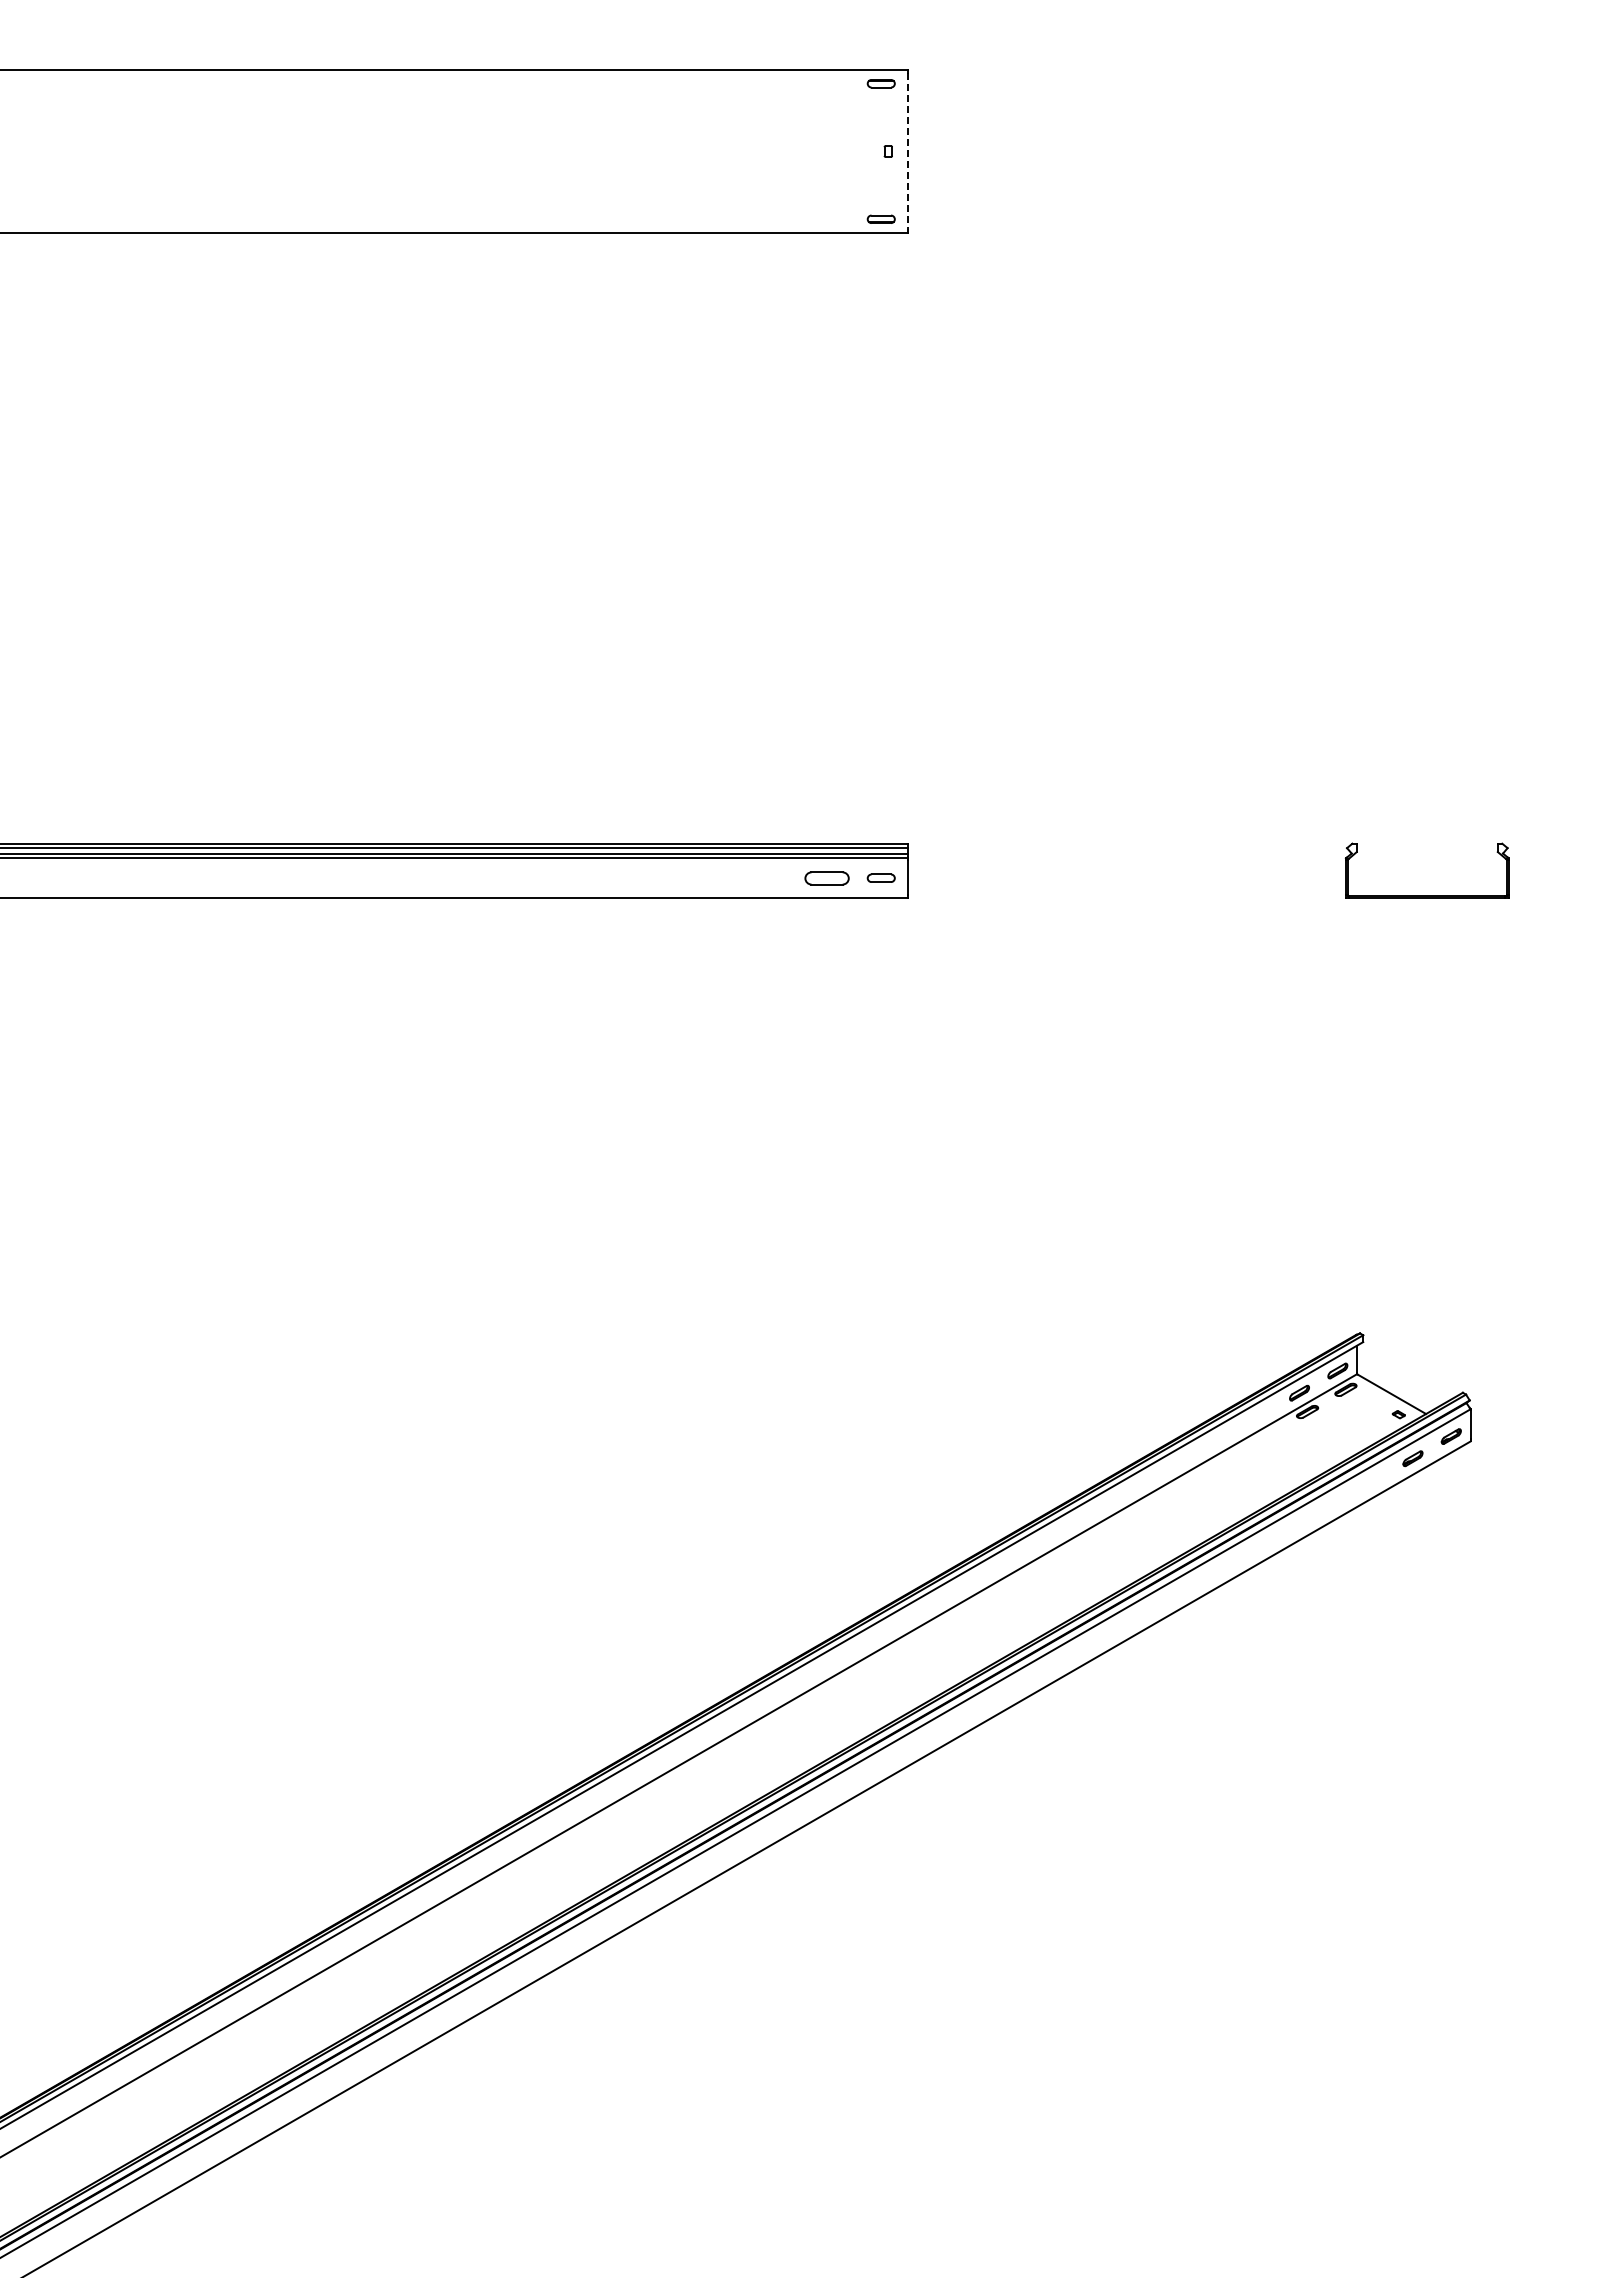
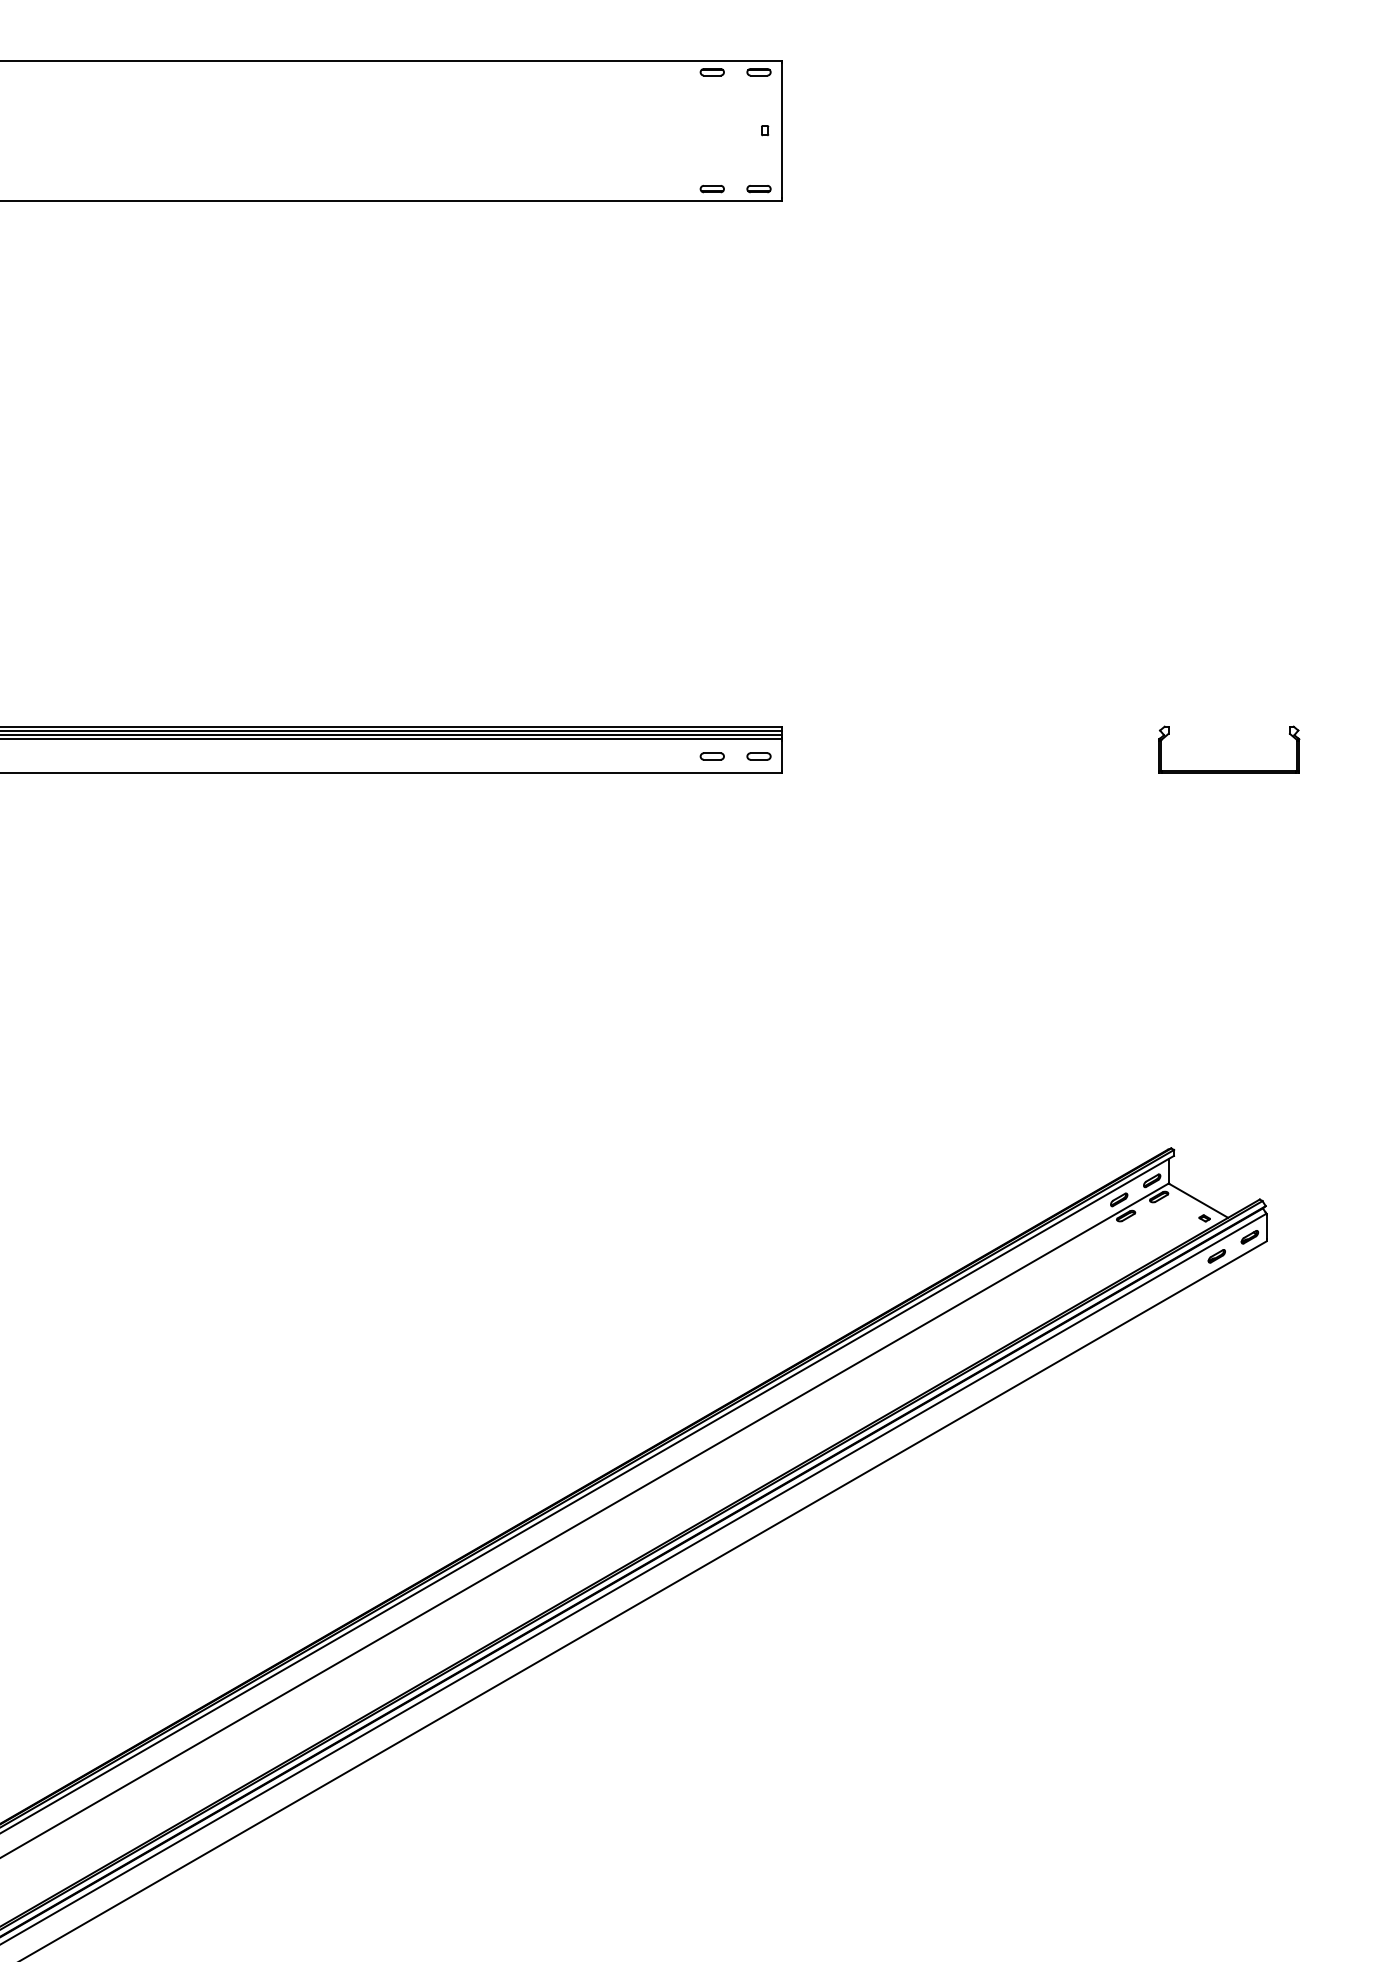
part: (826, 83) -> (711, 72), added
line: (908, 152) -> (782, 131), dashed -> solid
part: (826, 218) -> (711, 188), added
part: (826, 877) -> (711, 755), size x0.62

